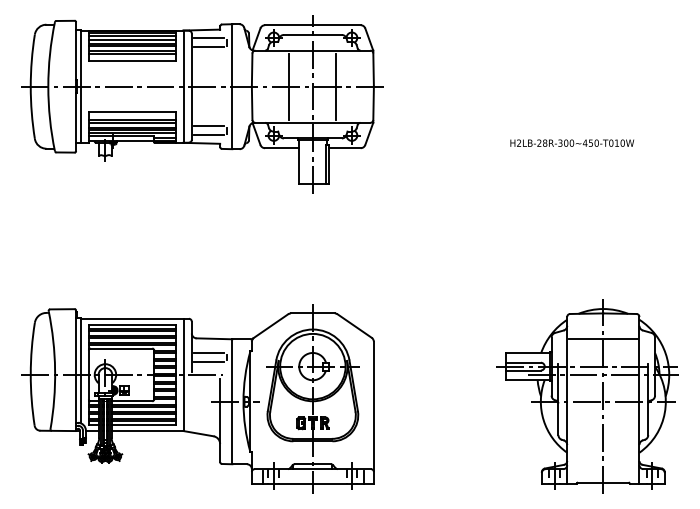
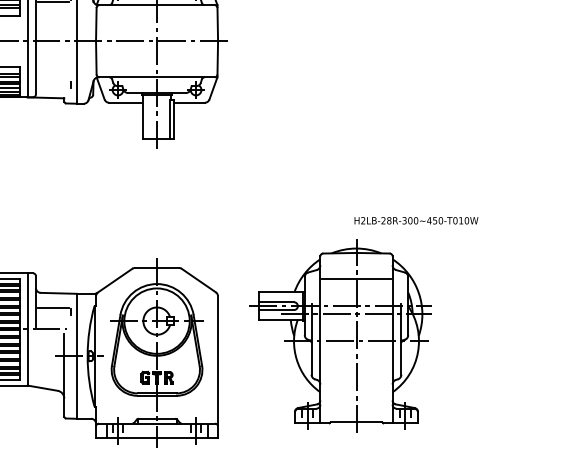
line: (289, 86) -> (133, 41), removed
line: (336, 86) -> (180, 41), removed
line: (208, 126) -> (52, 81), removed
line: (208, 135) -> (52, 90), removed
text: (571, 142) -> (415, 220), moved
line: (208, 361) -> (52, 316), removed
part: (587, 396) -> (340, 336), moved

